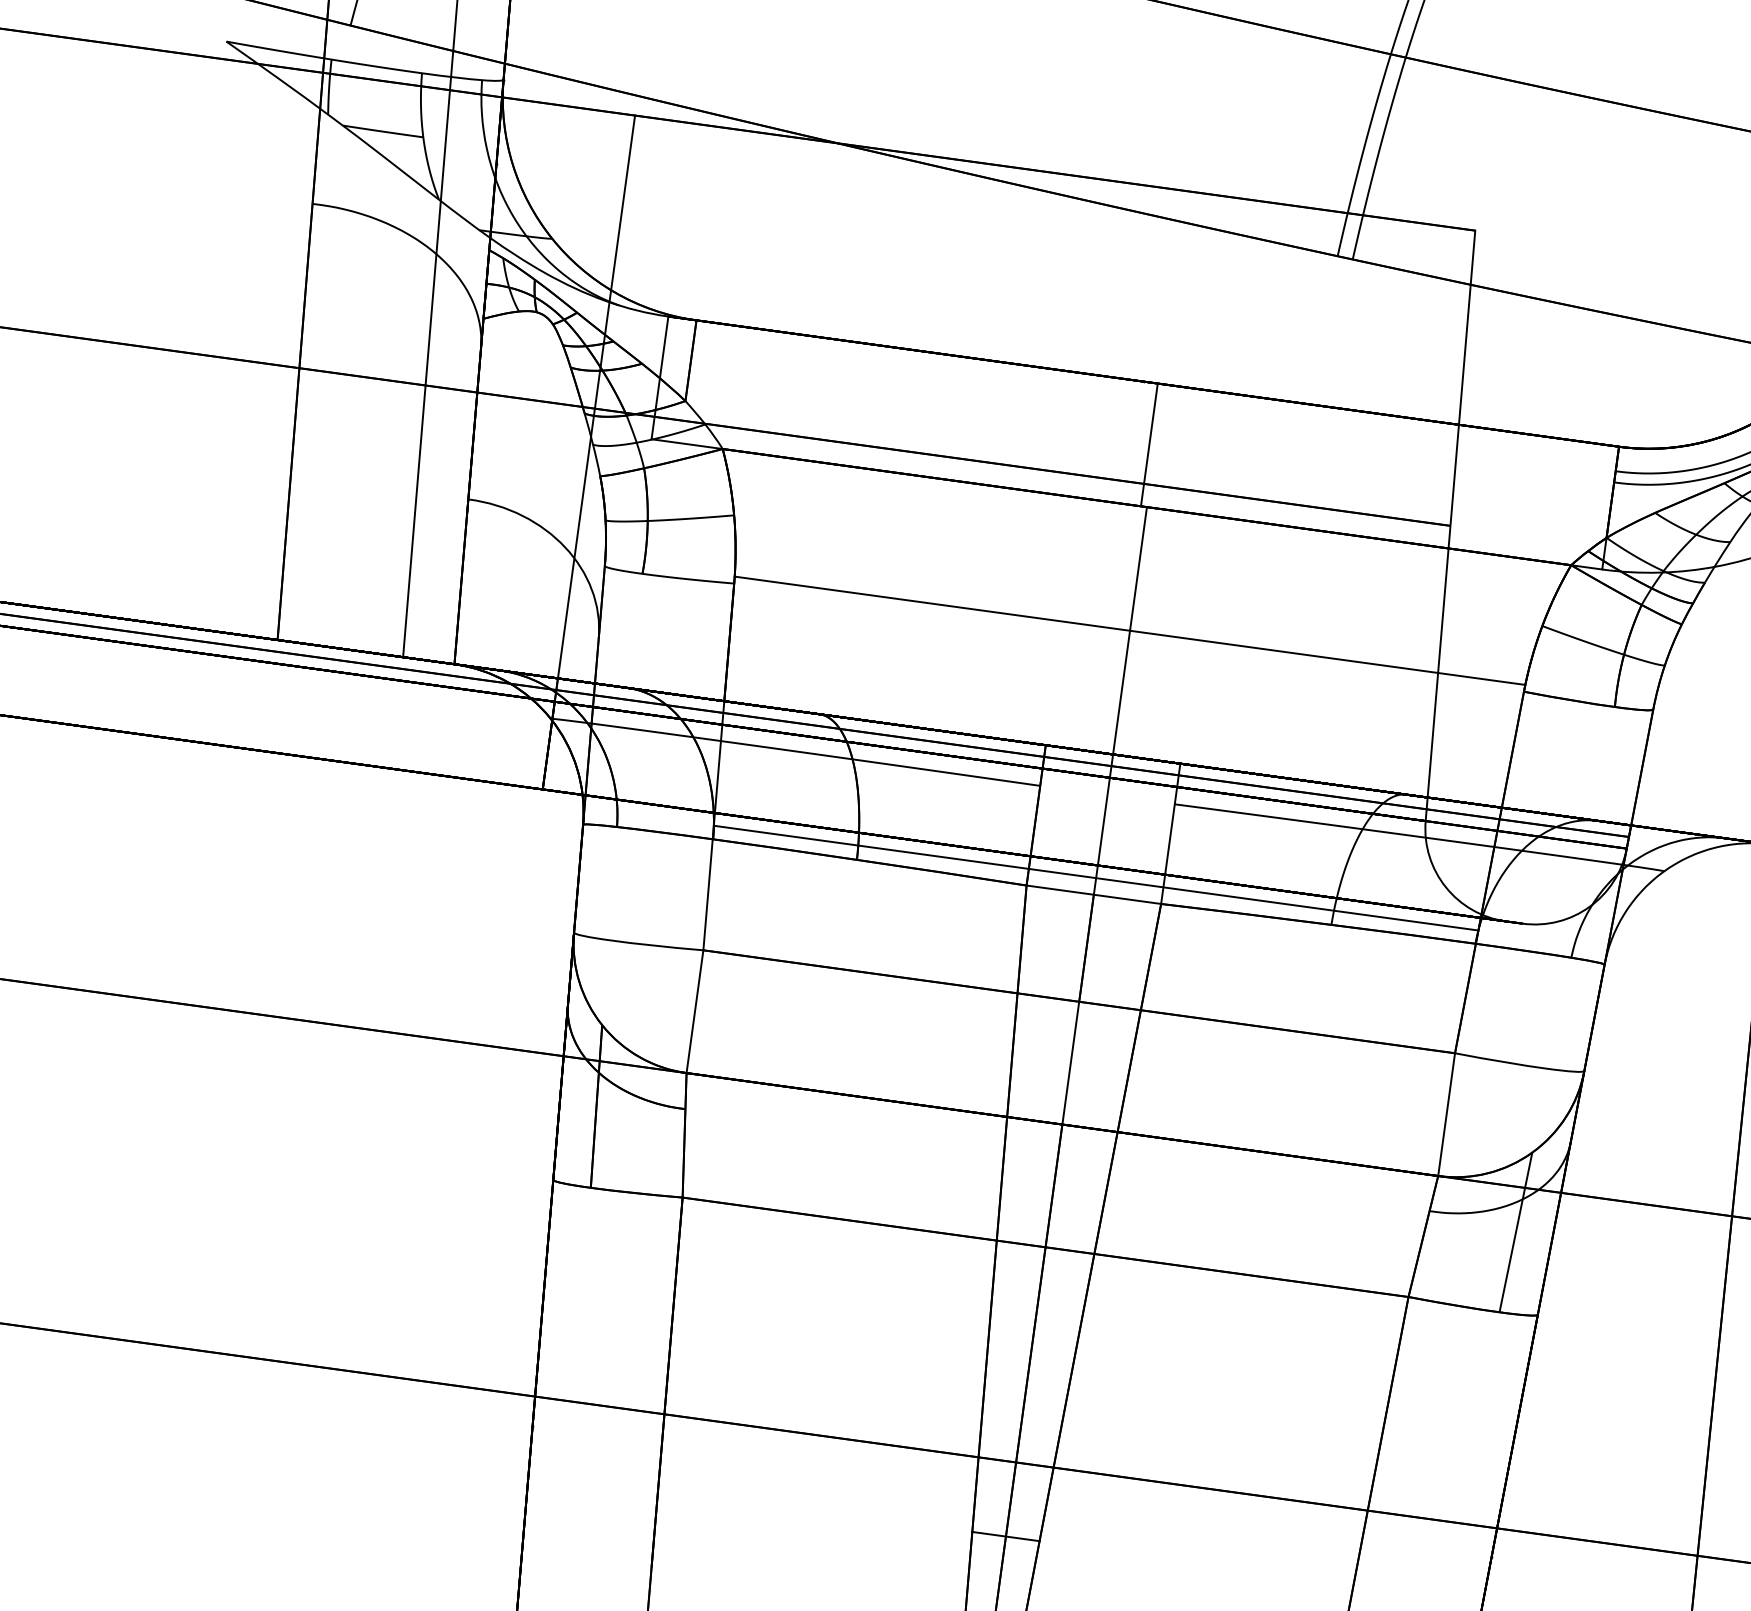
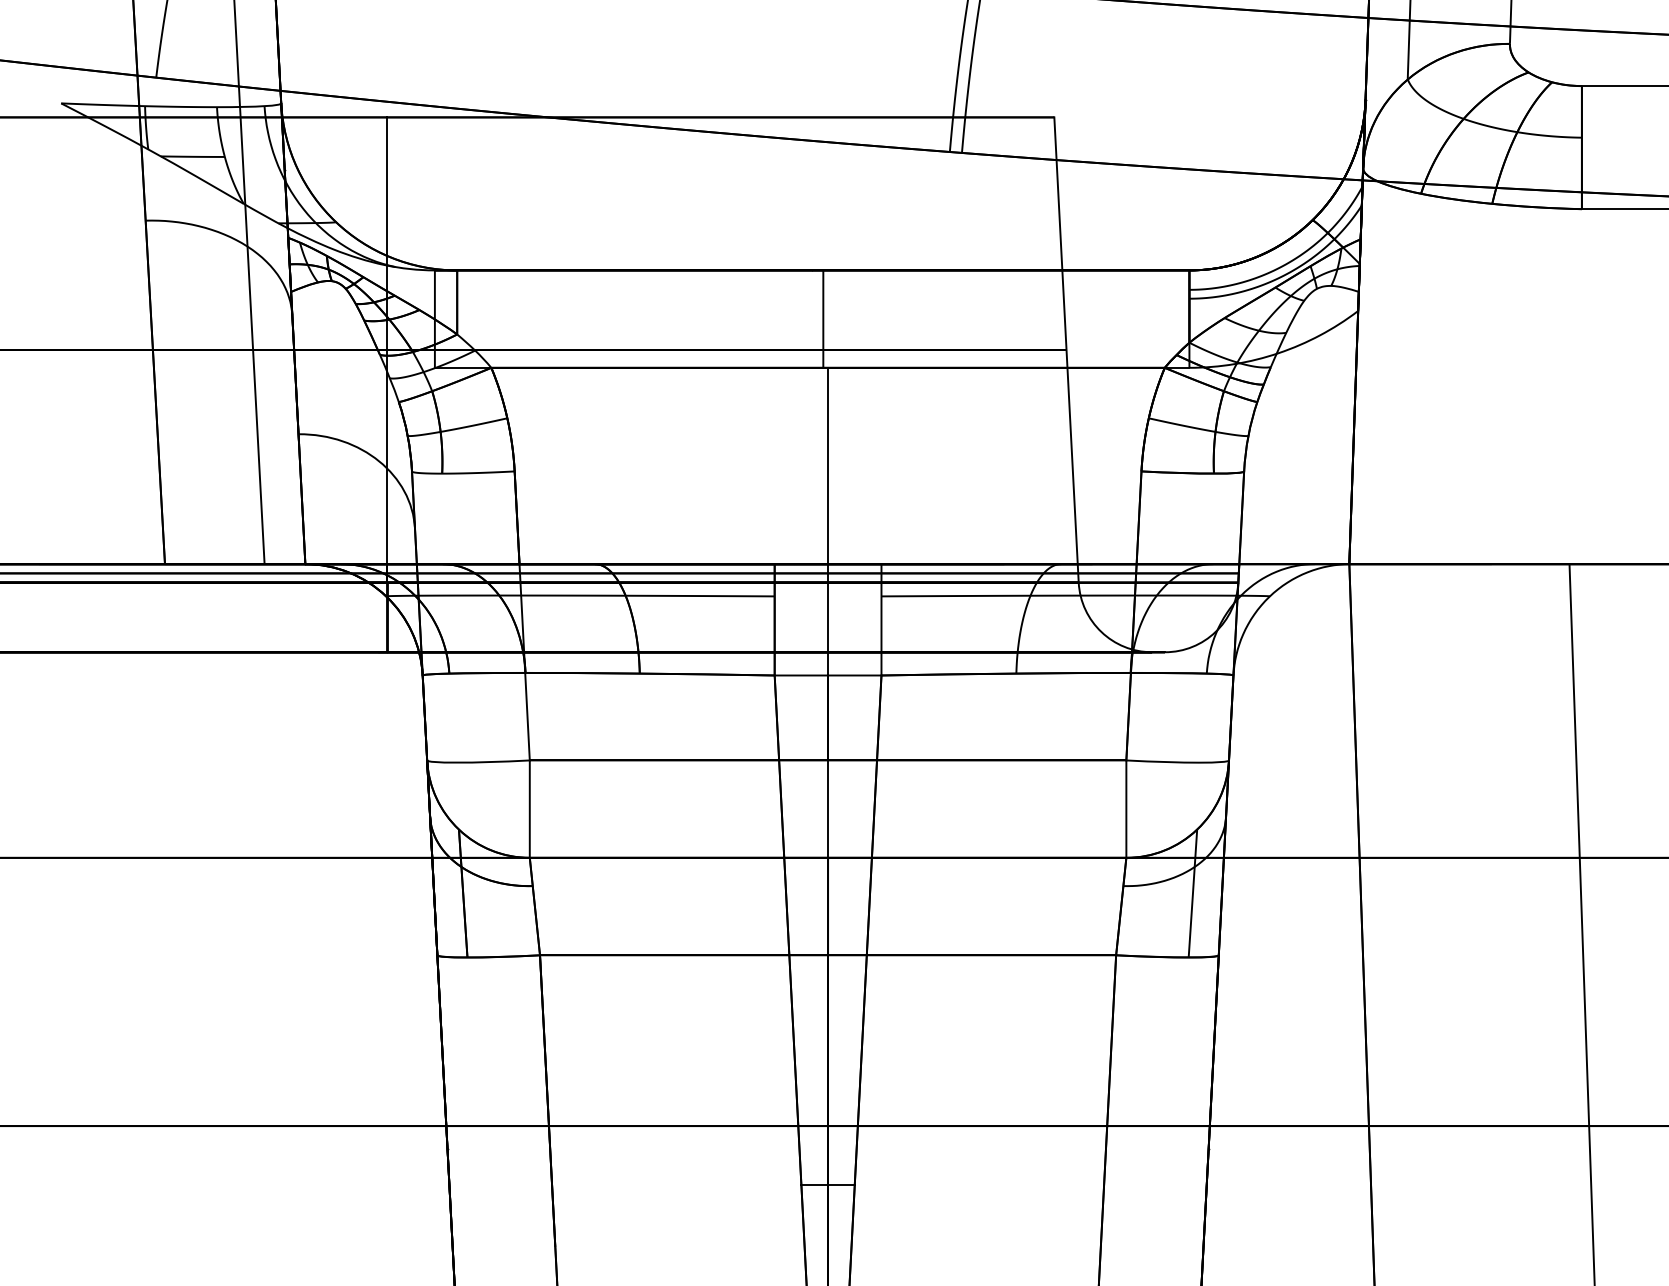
line: (1129, 630) -> (827, 465), removed
line: (1095, 878) -> (827, 662), removed

